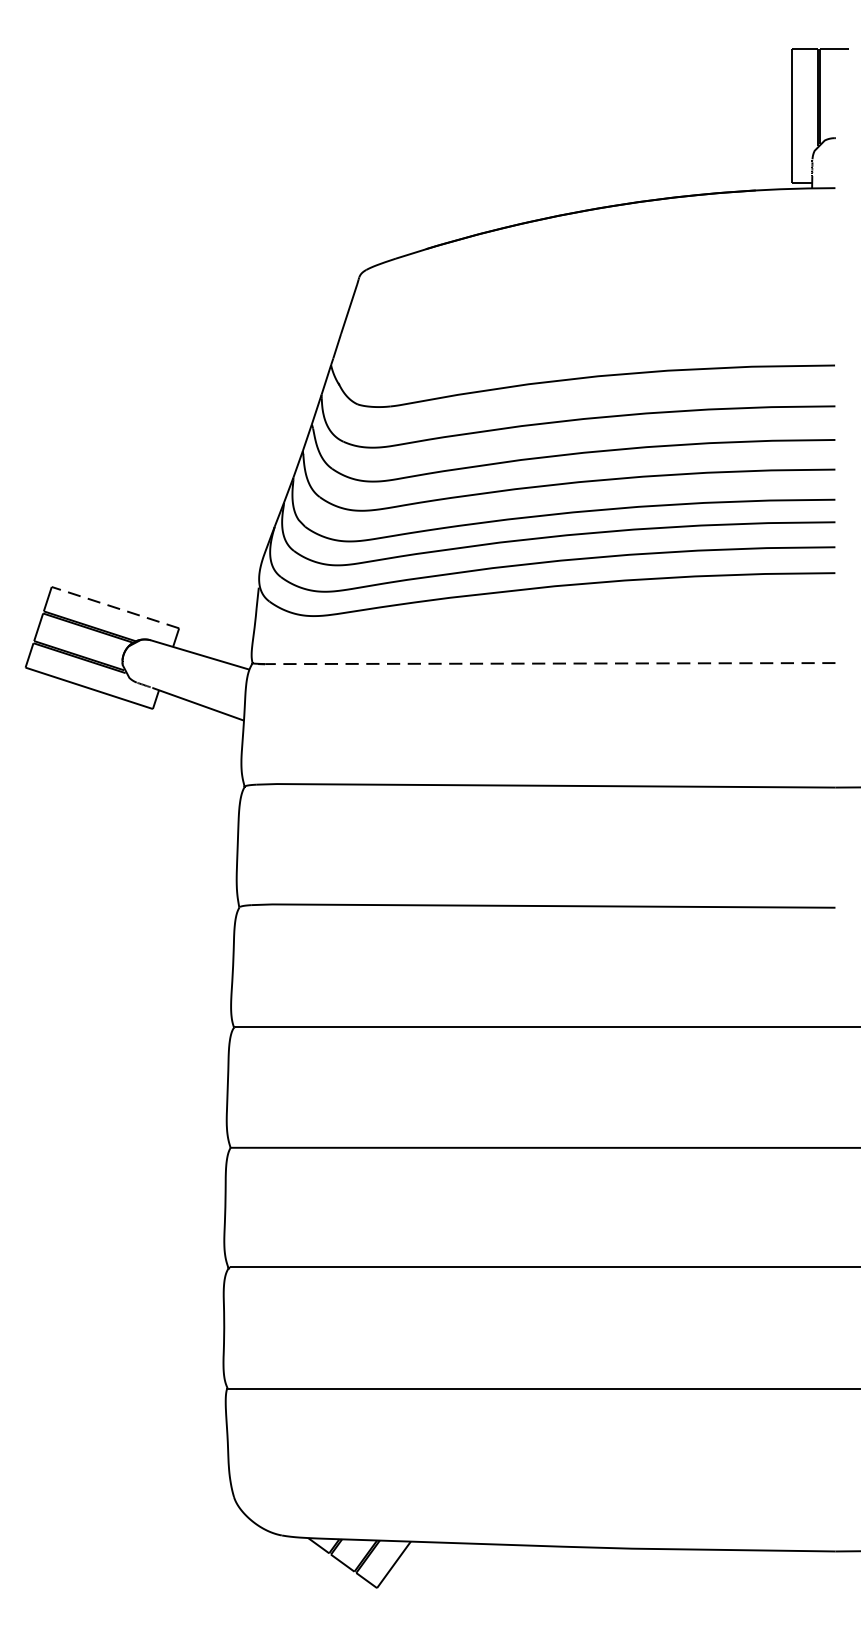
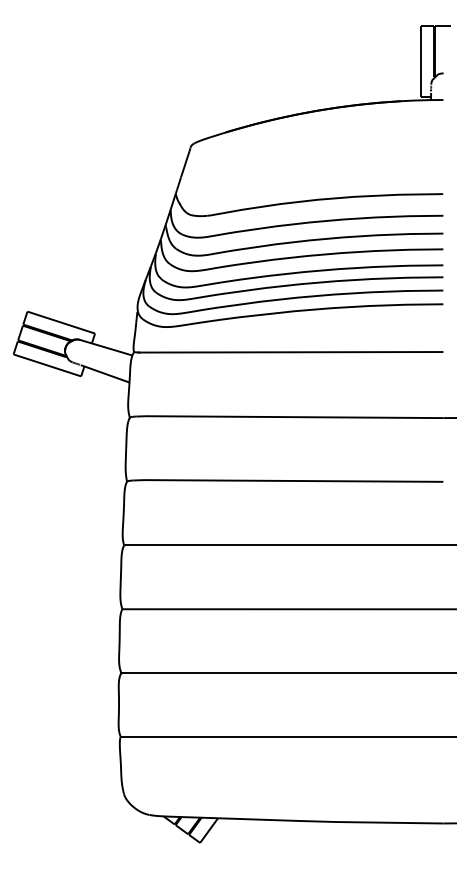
line: (115, 607) -> (61, 322), dashed -> solid
line: (549, 663) -> (291, 352), dashed -> solid

